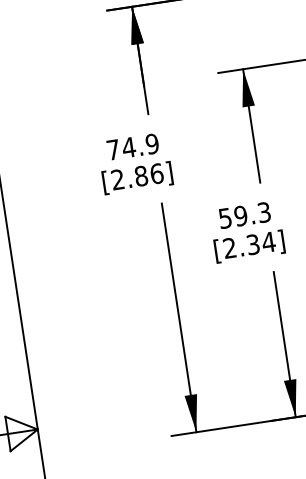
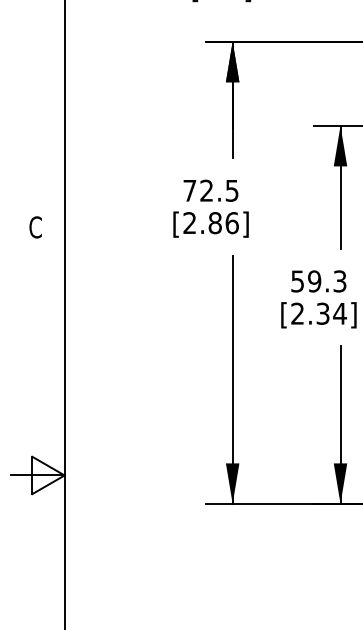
text: (139, 145) -> (218, 190), 74.9 -> 72.5

